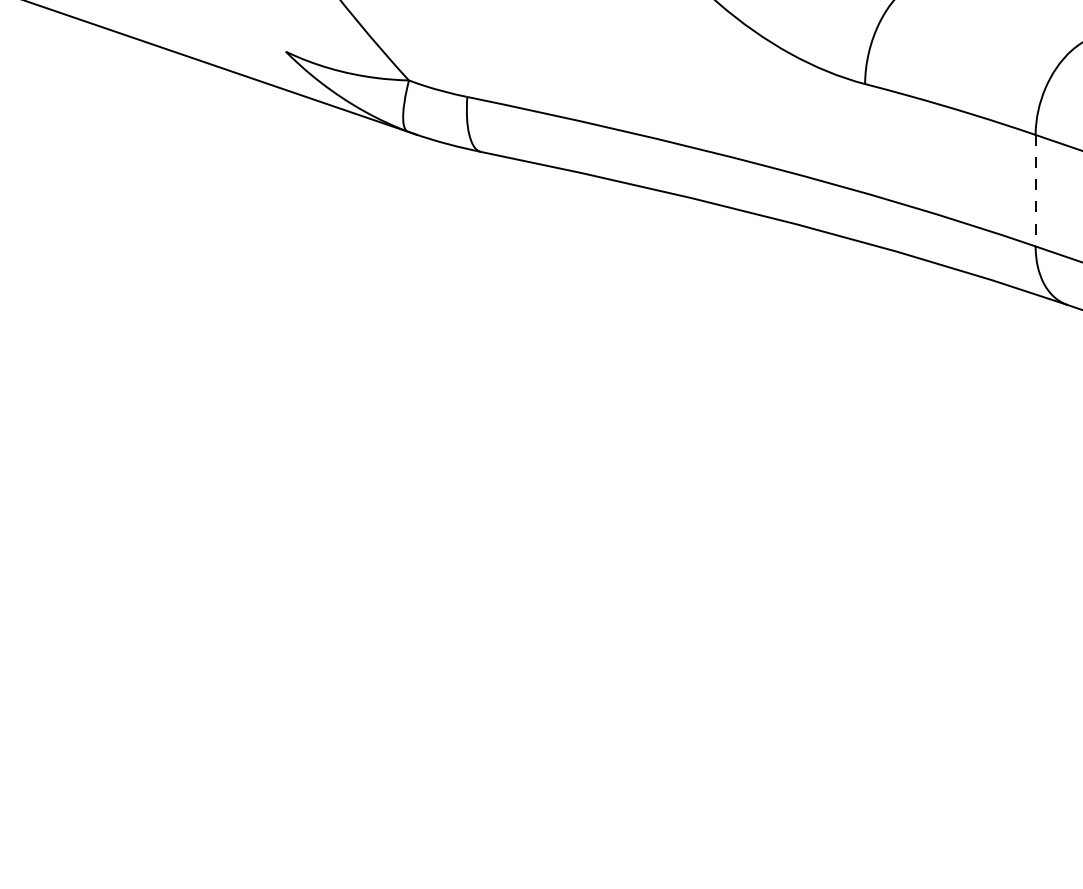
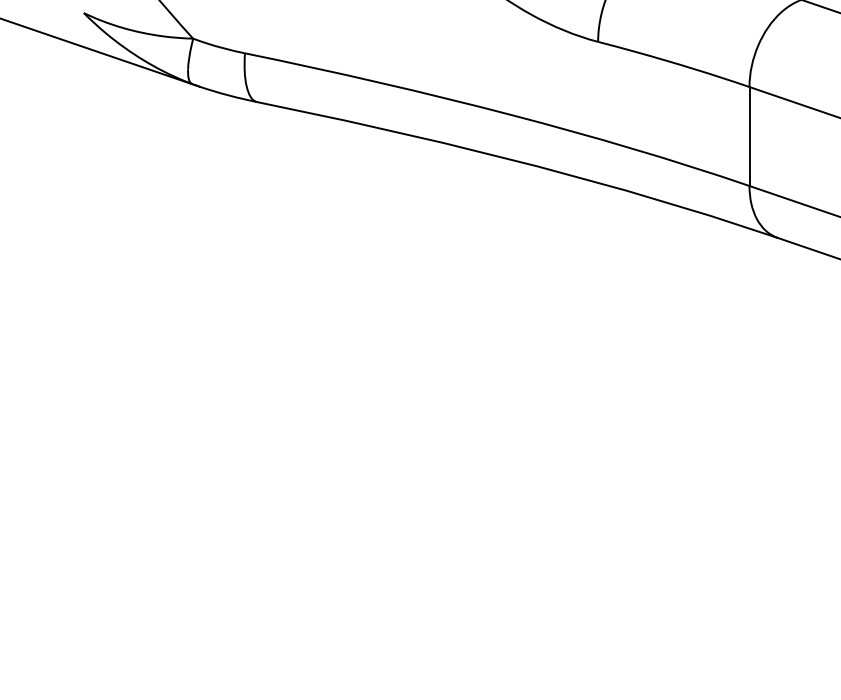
line: (1035, 190) -> (749, 136), dashed -> solid

